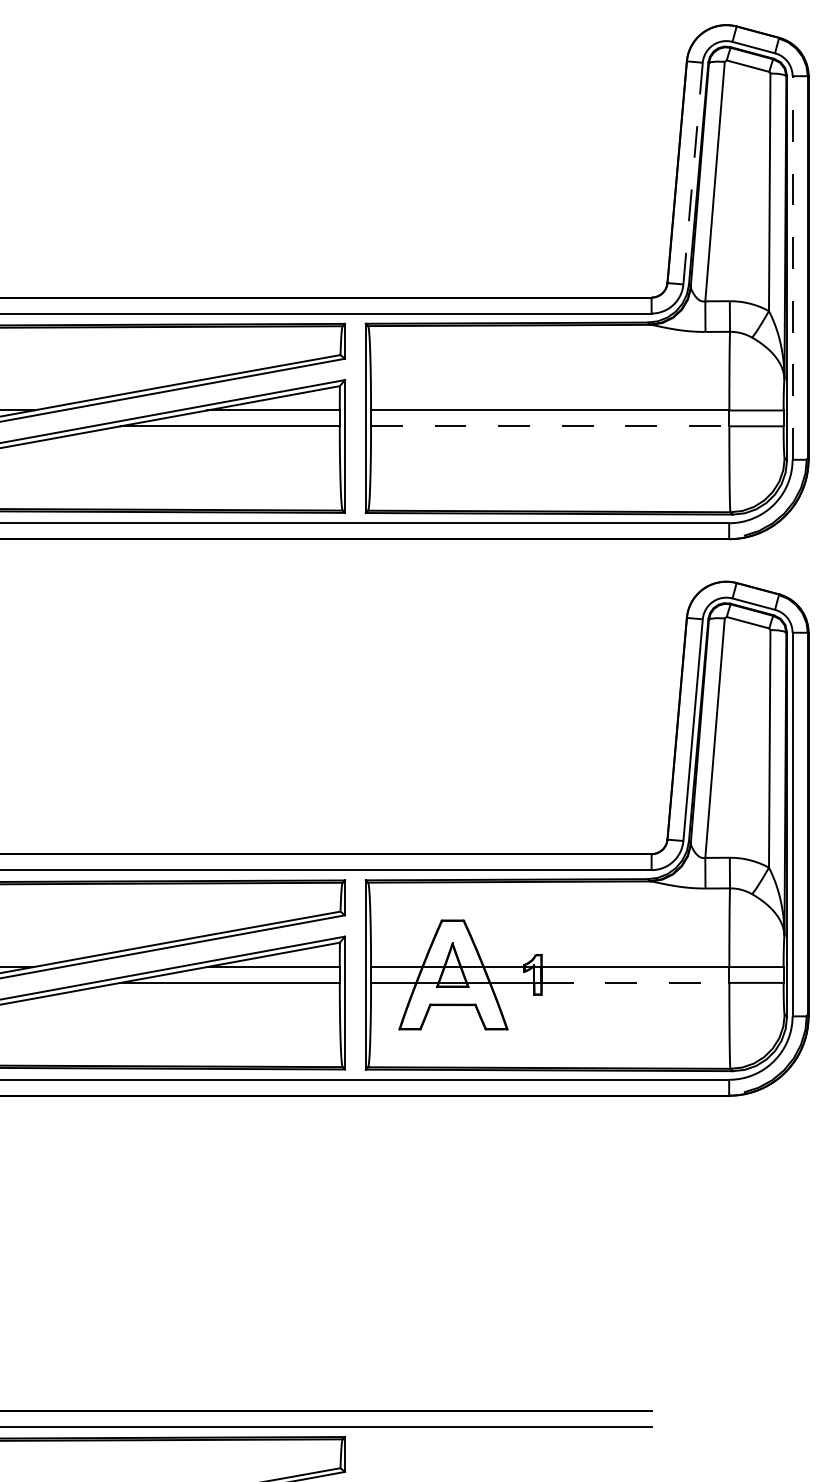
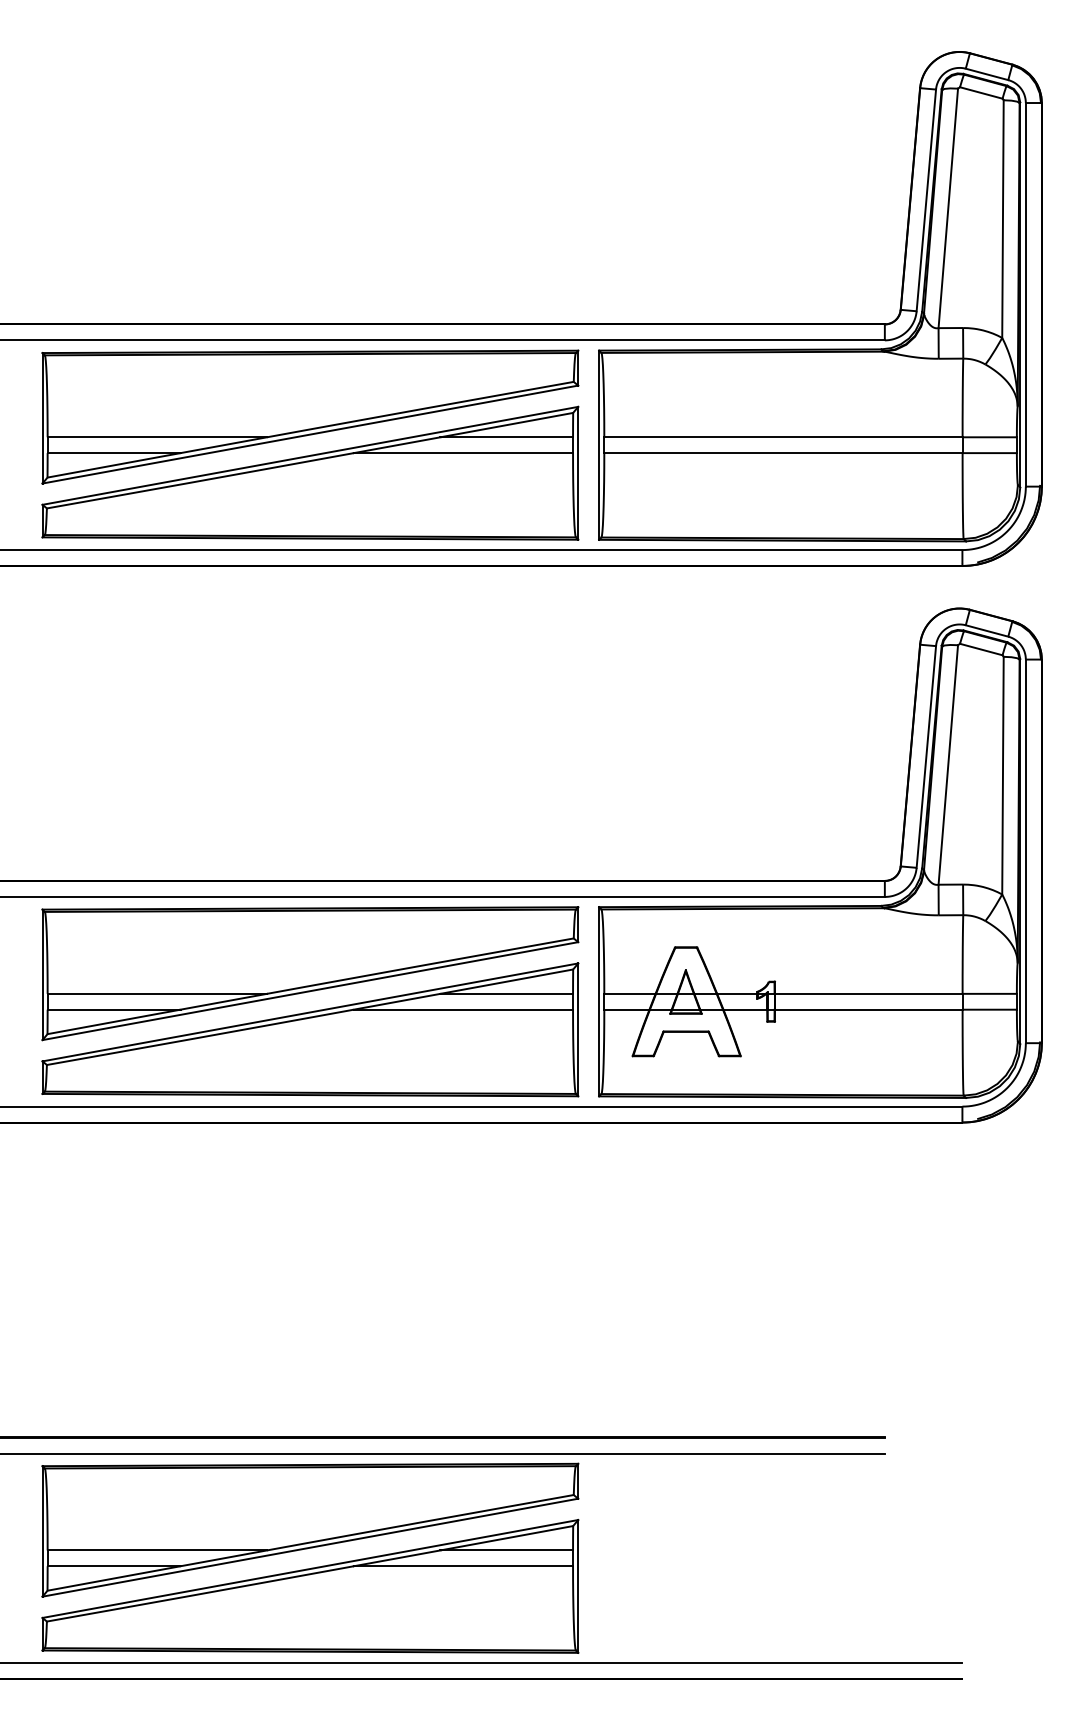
line: (693, 173) -> (926, 200), dashed -> solid
line: (792, 267) -> (1025, 294), dashed -> solid
line: (550, 426) -> (783, 453), dashed -> solid
line: (635, 982) -> (868, 1009), dashed -> solid

